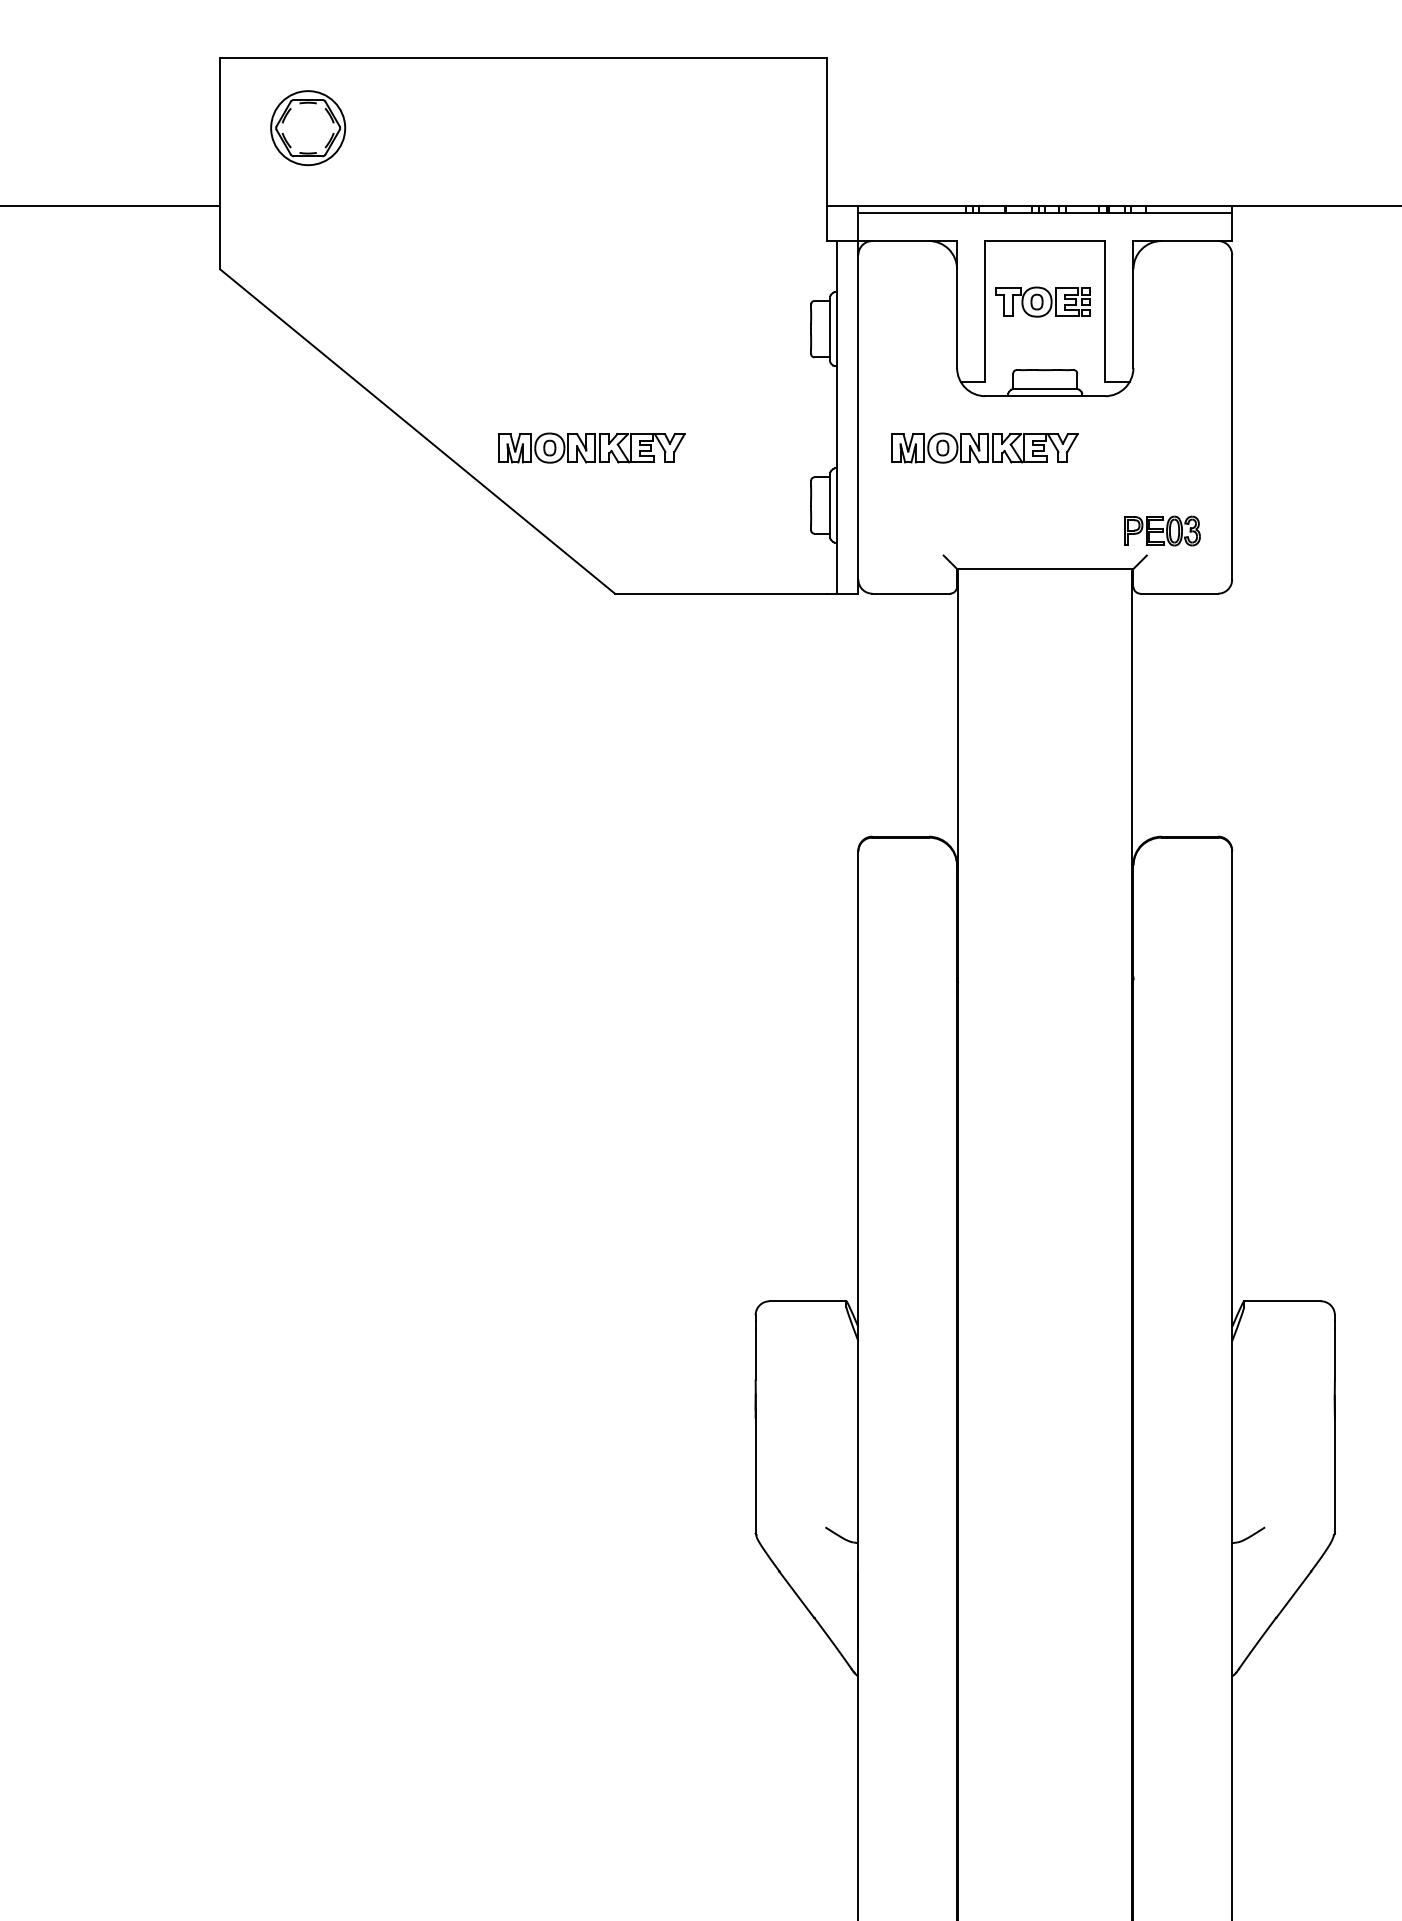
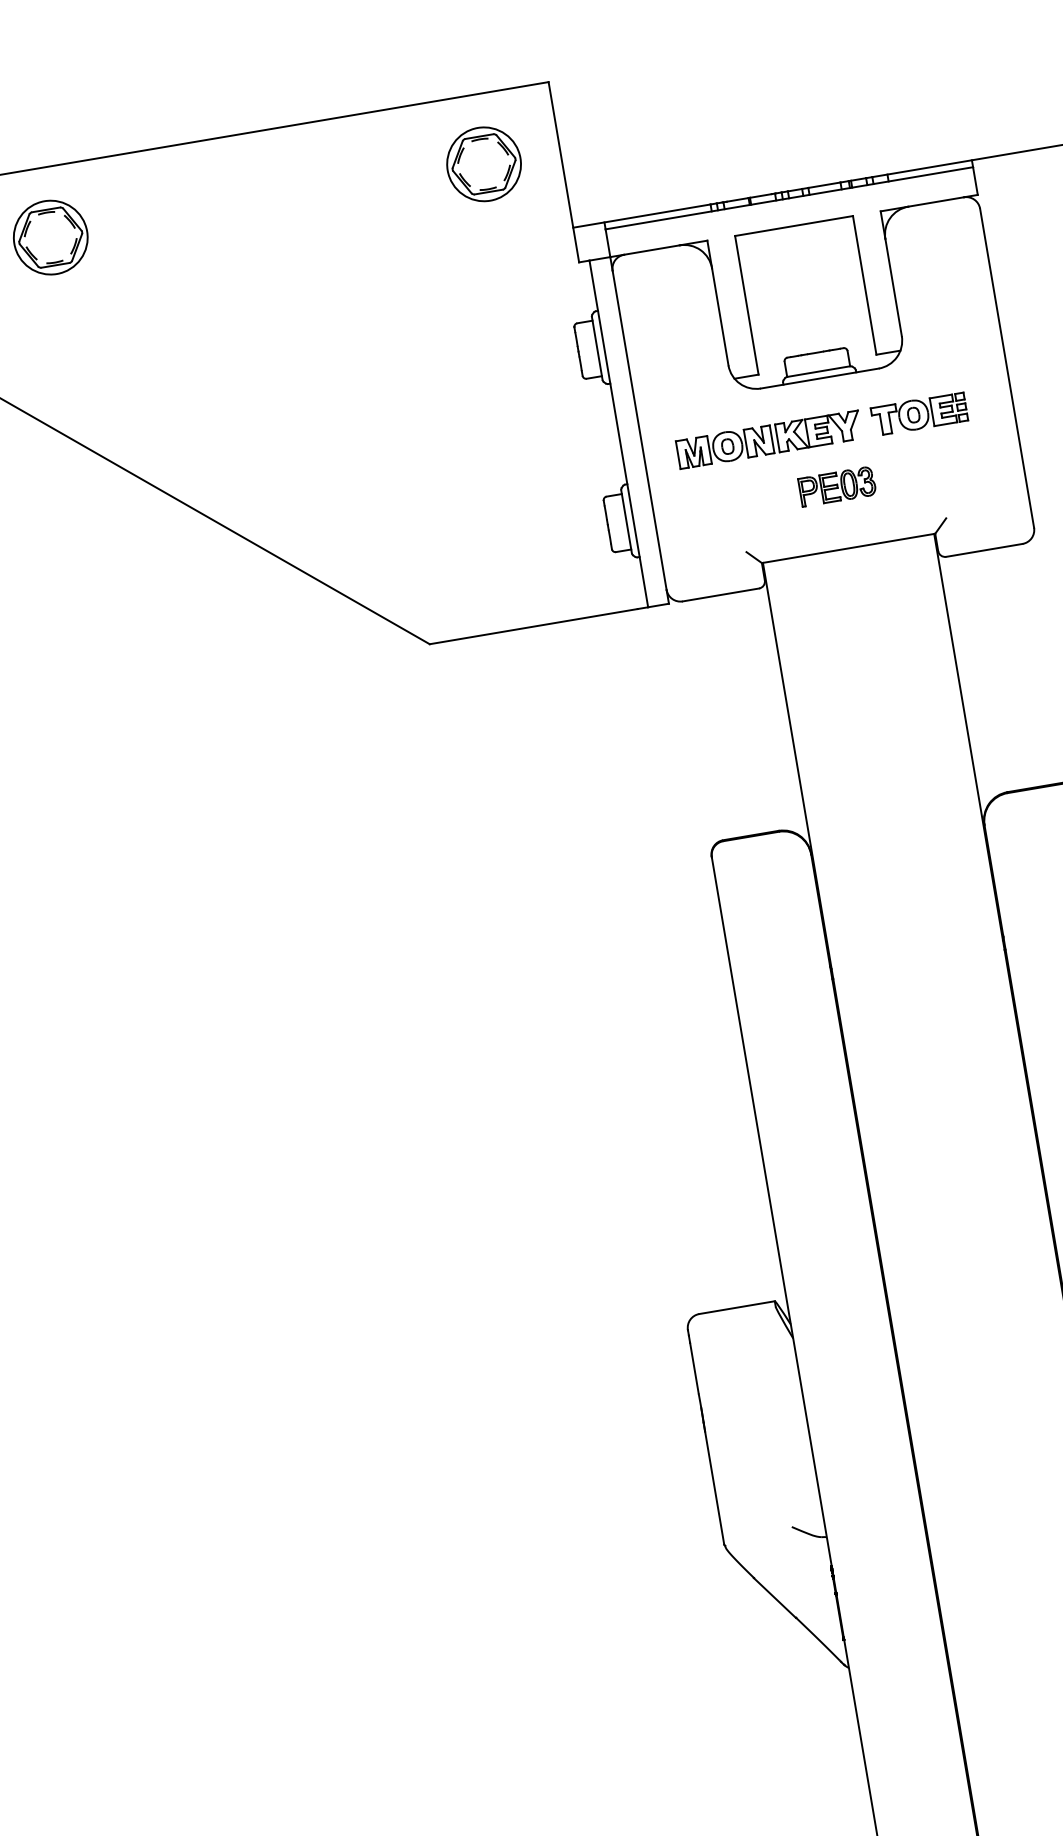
part: (748, 128) -> (483, 164), added
part: (1042, 301) -> (919, 413), moved
part: (591, 447) -> (382, 504), removed
part: (1162, 530) -> (837, 486), moved

